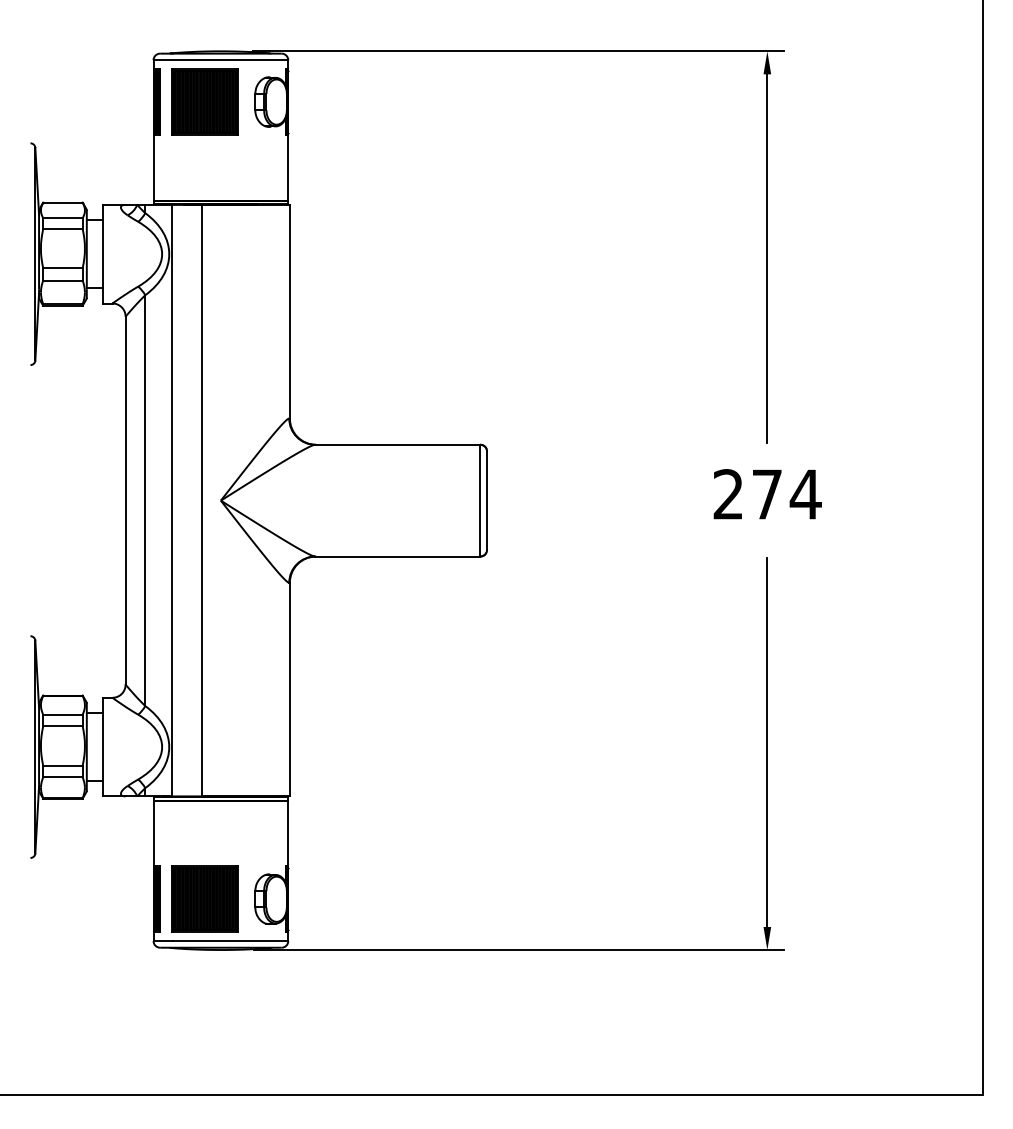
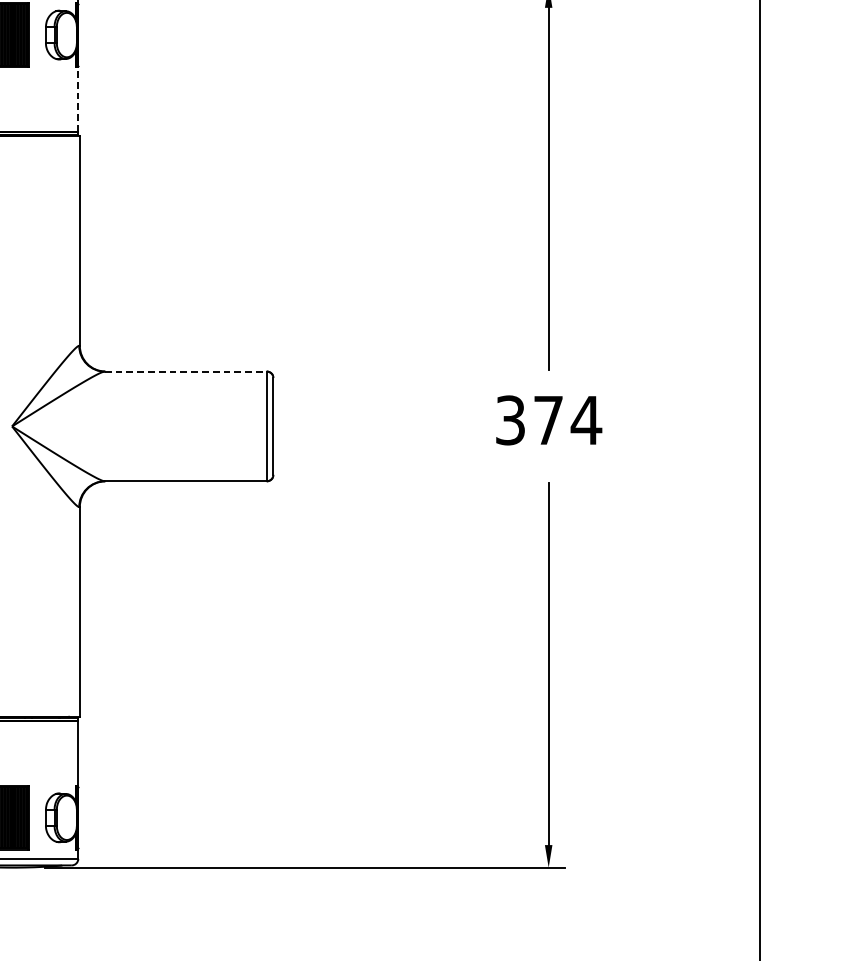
line: (288, 167) -> (78, 99), solid -> dashed
line: (398, 444) -> (186, 371), solid -> dashed
text: (728, 494) -> (510, 420), 274 -> 374

